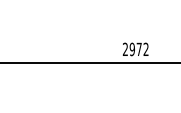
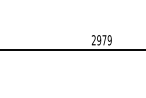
text: (145, 49) -> (109, 40), 2972 -> 2979

